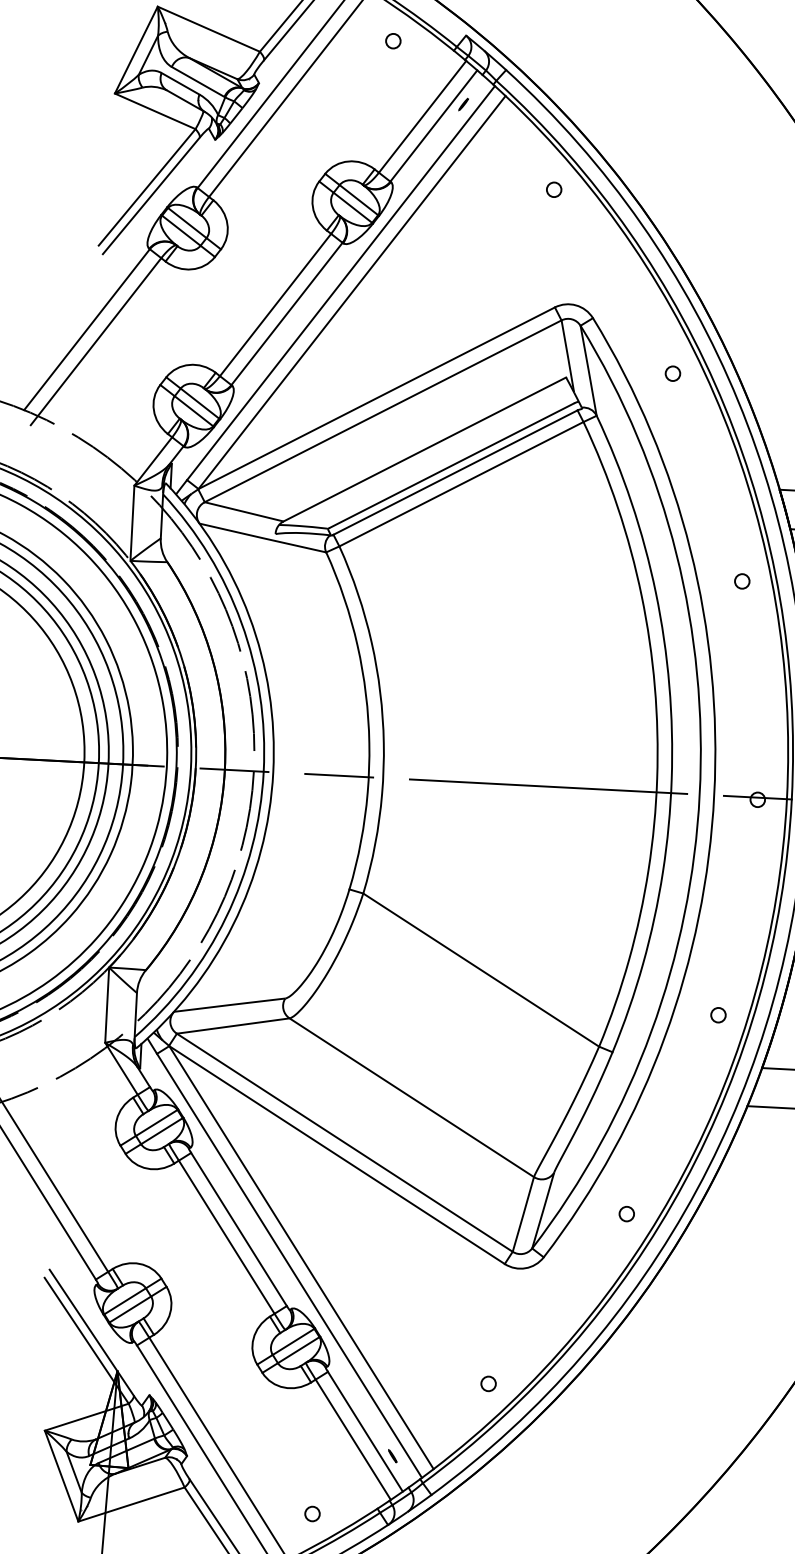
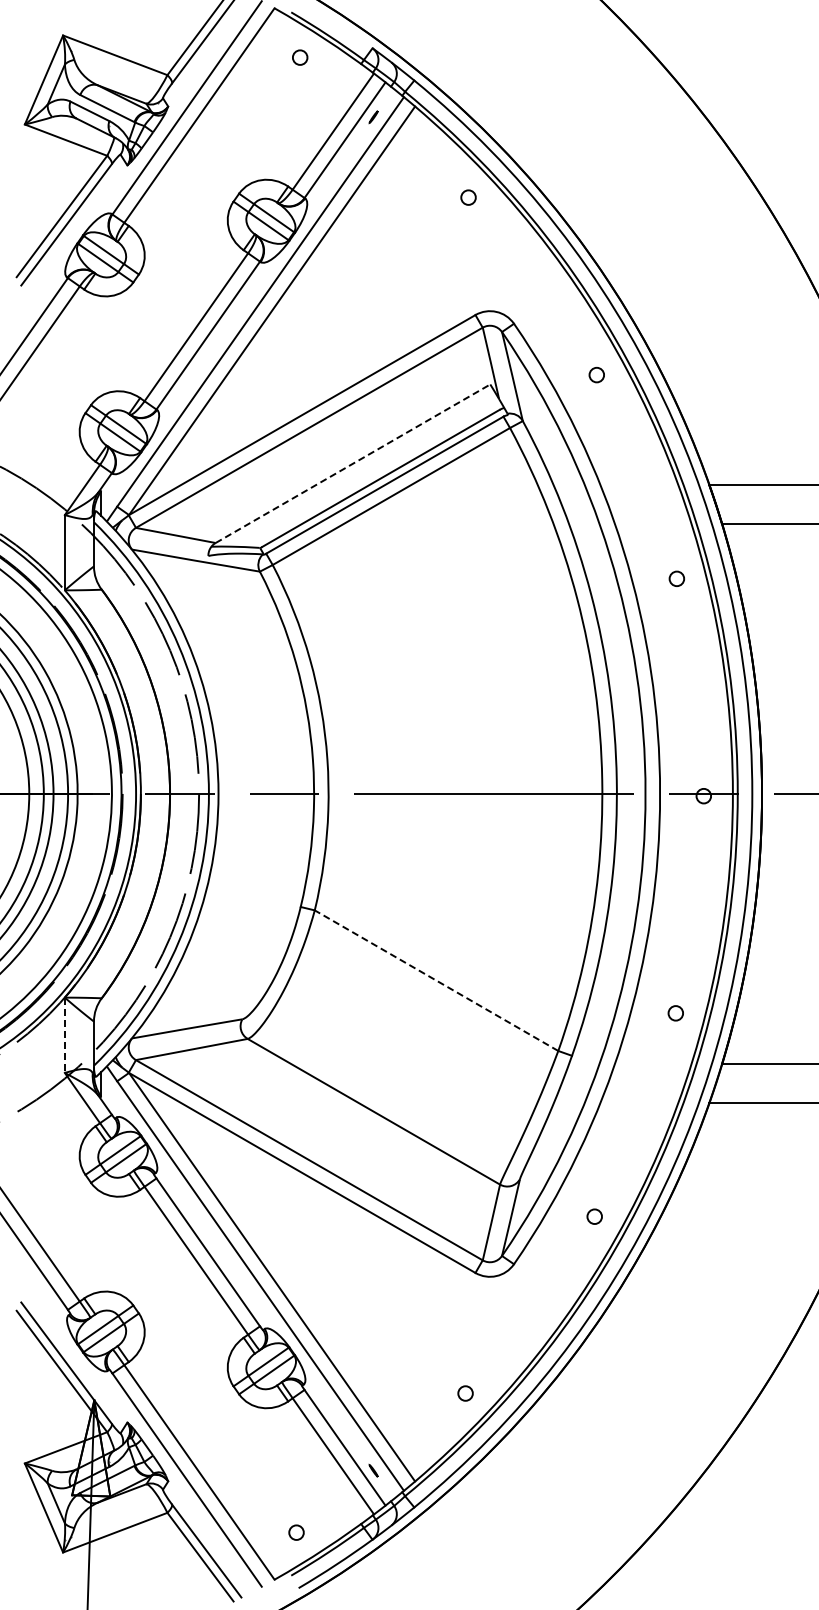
line: (424, 449) -> (352, 463), solid -> dashed
line: (481, 969) -> (436, 980), solid -> dashed
line: (106, 1005) -> (64, 1035), solid -> dashed

